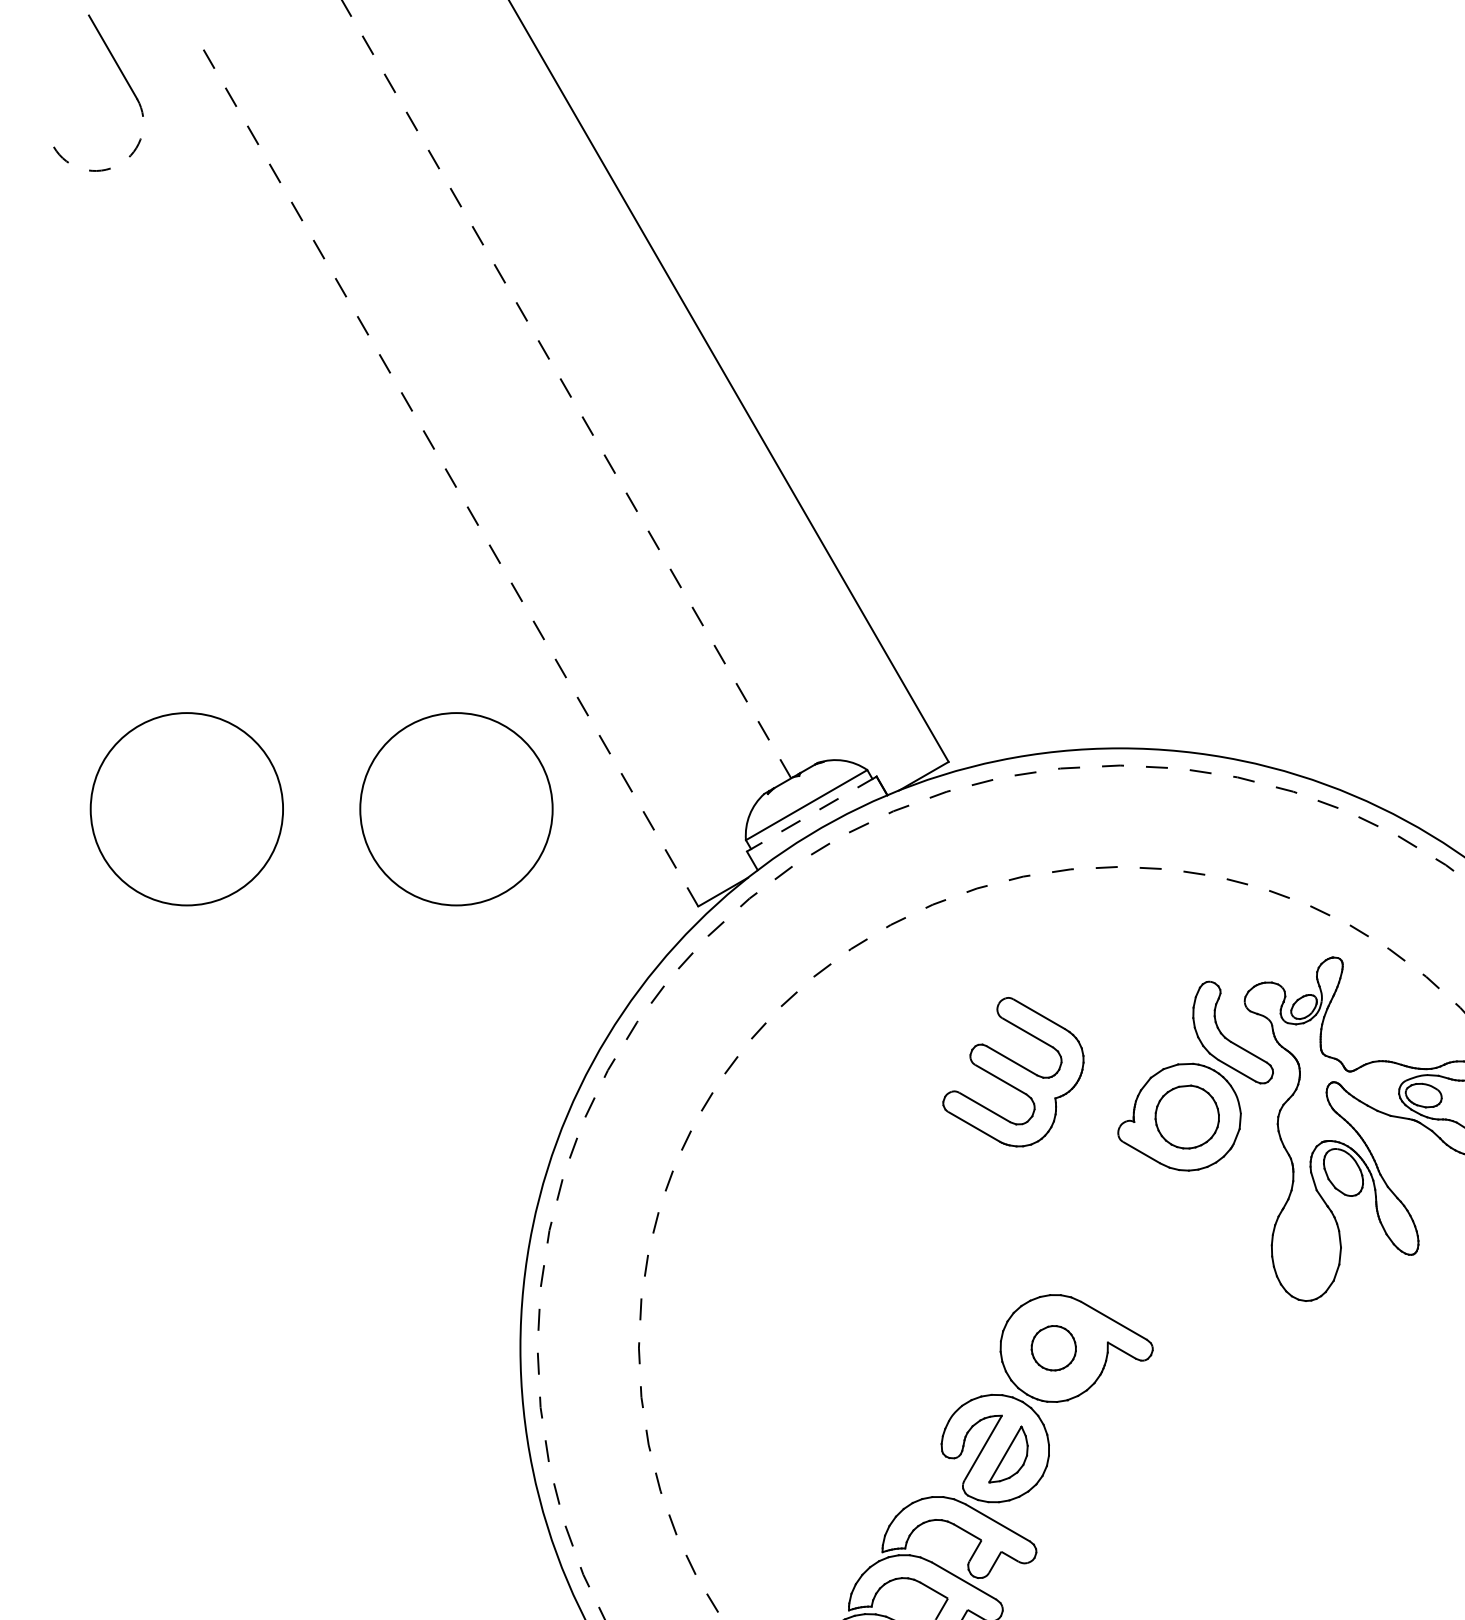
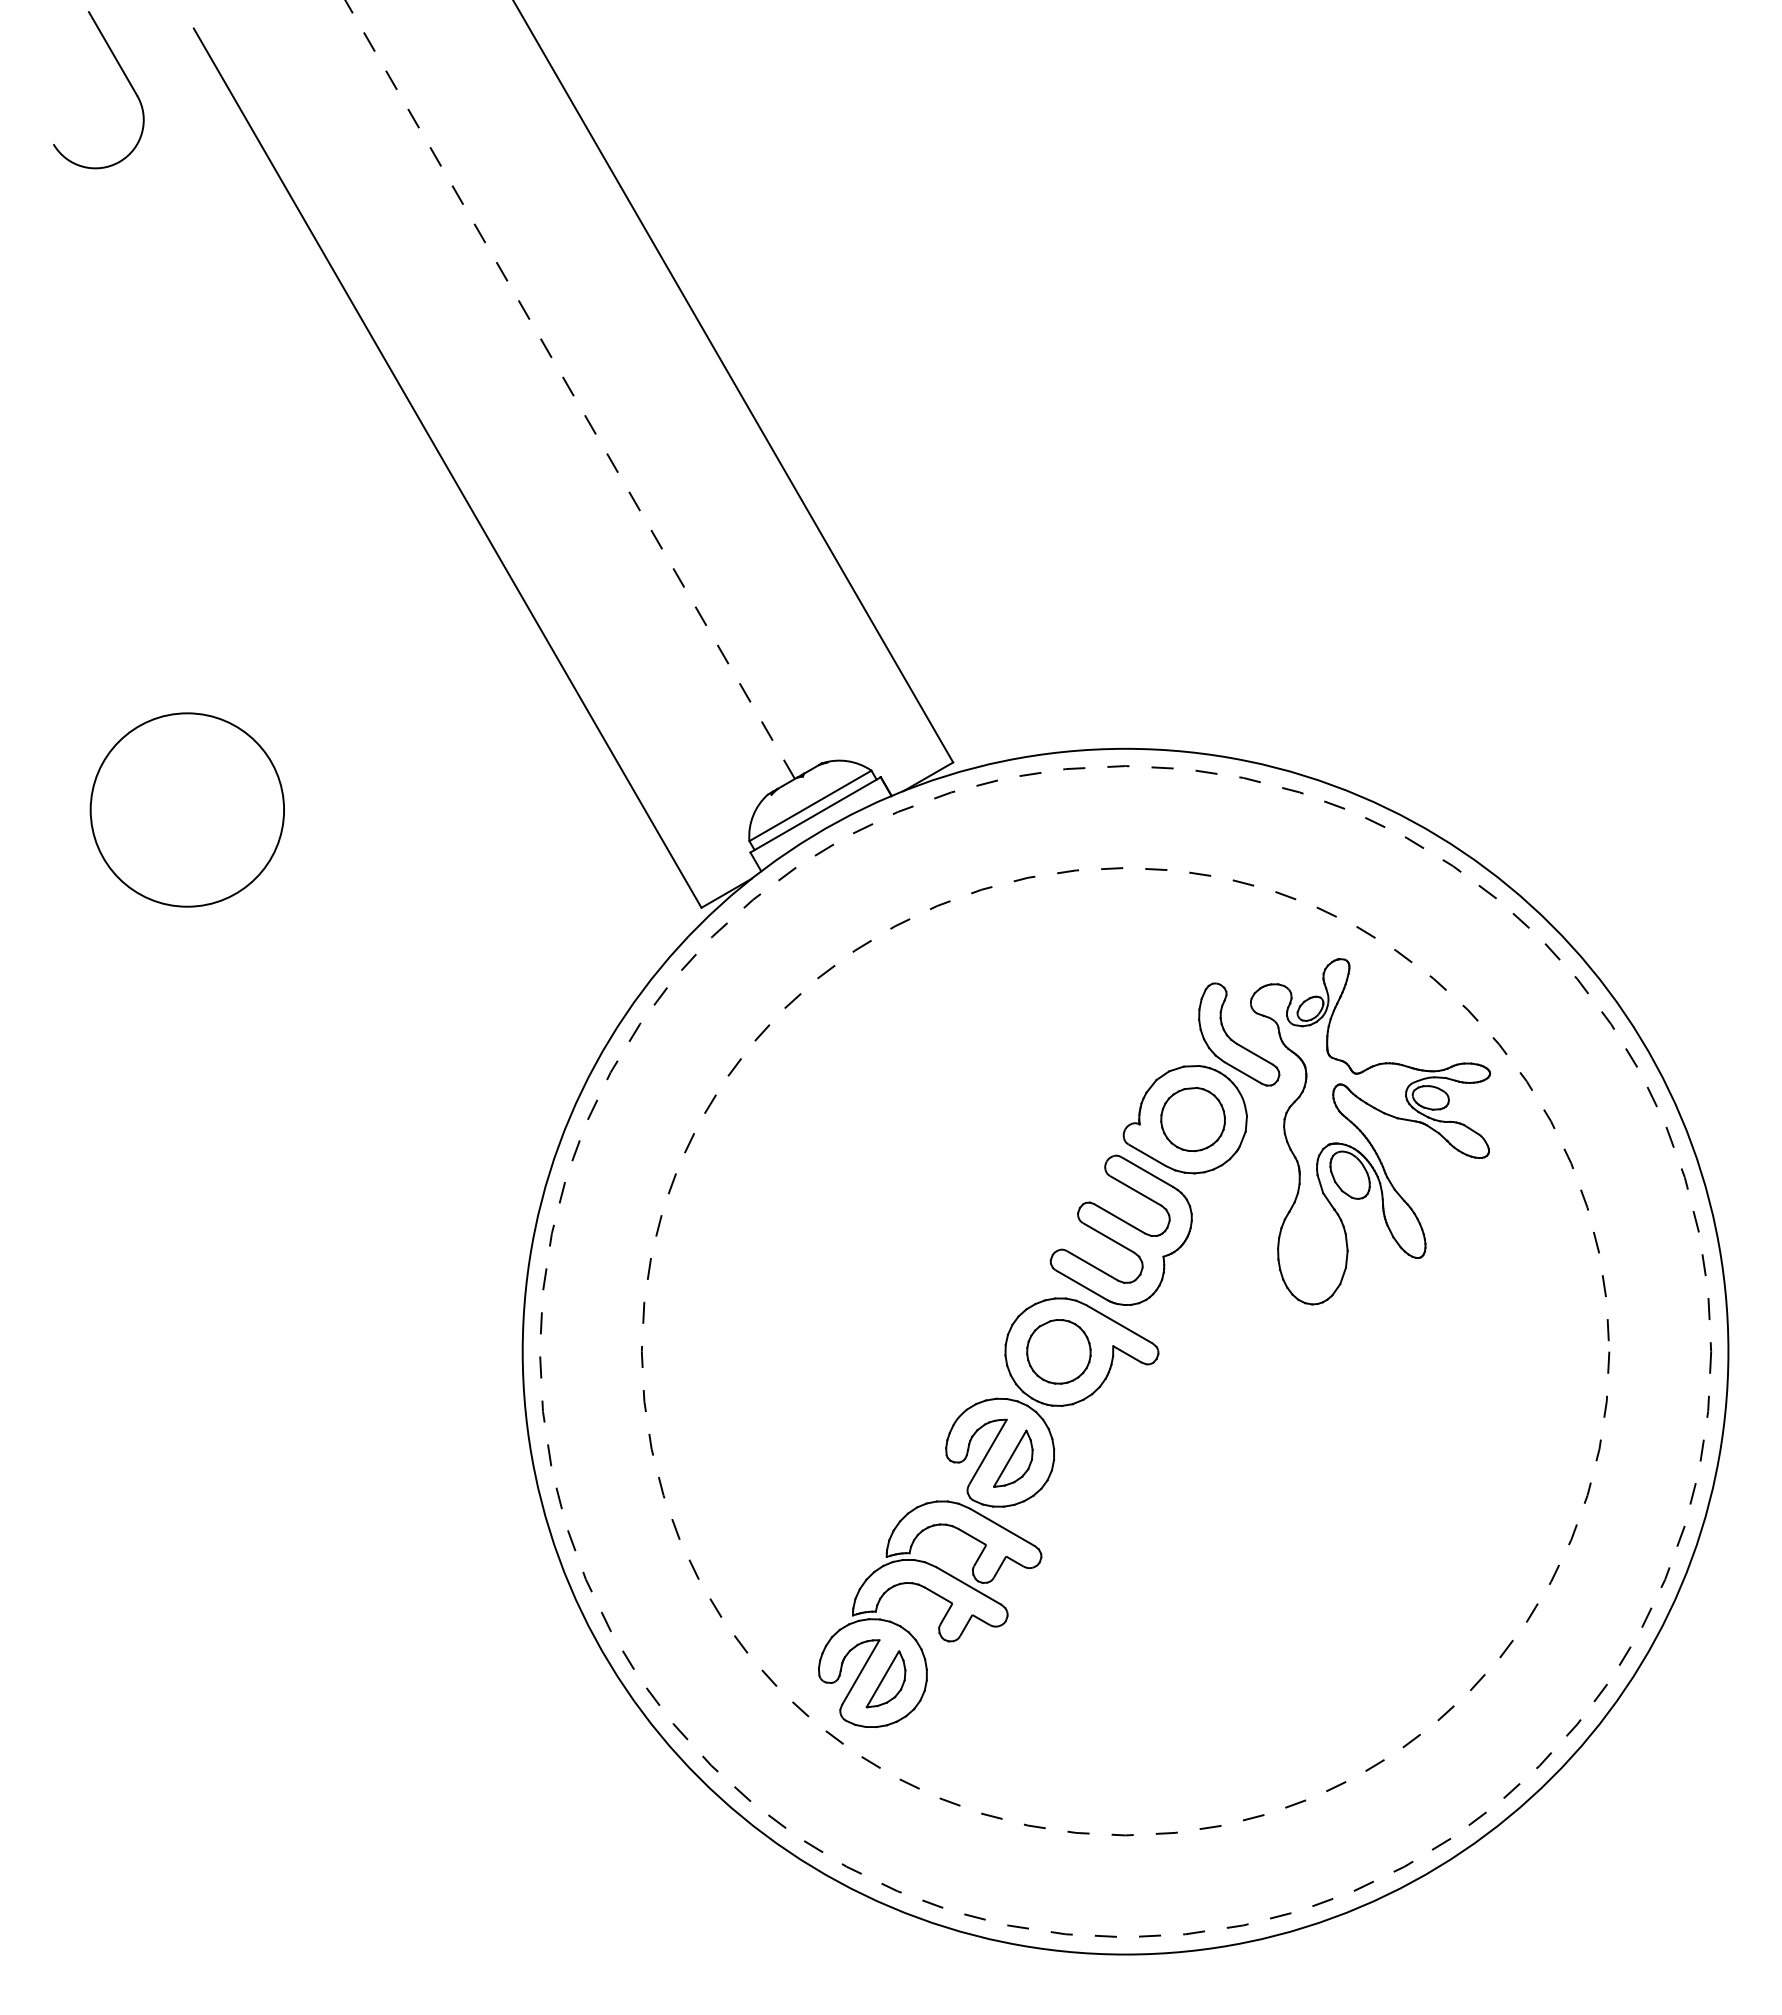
arc: (119, 164) -> (119, 161), dashed -> solid
line: (445, 469) -> (447, 468), dashed -> solid
circle: (455, 808) -> (457, 809), removed
line: (811, 814) -> (815, 815), dashed -> solid
part: (1012, 1071) -> (1120, 1229), moved
part: (1053, 1347) -> (1058, 1351), size x1.43

